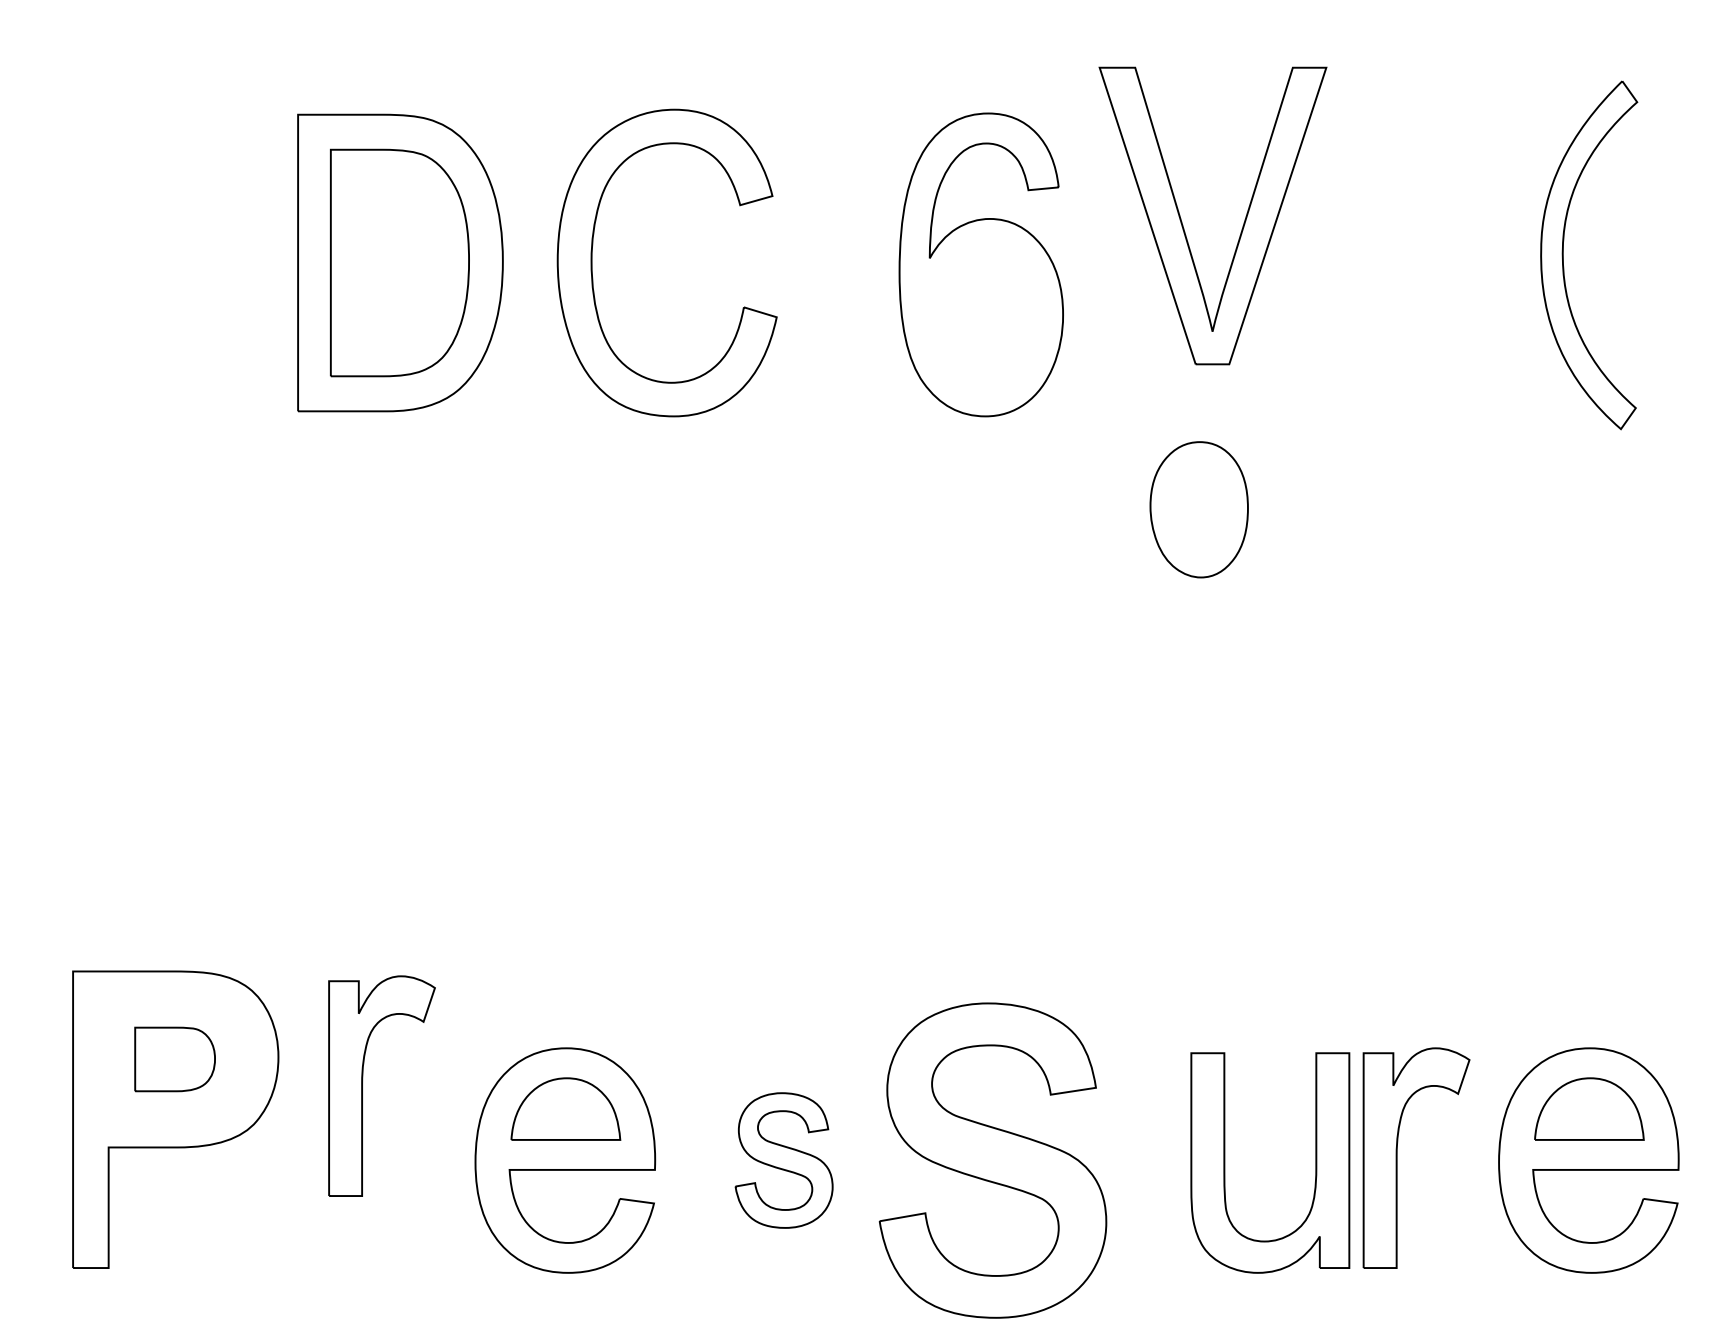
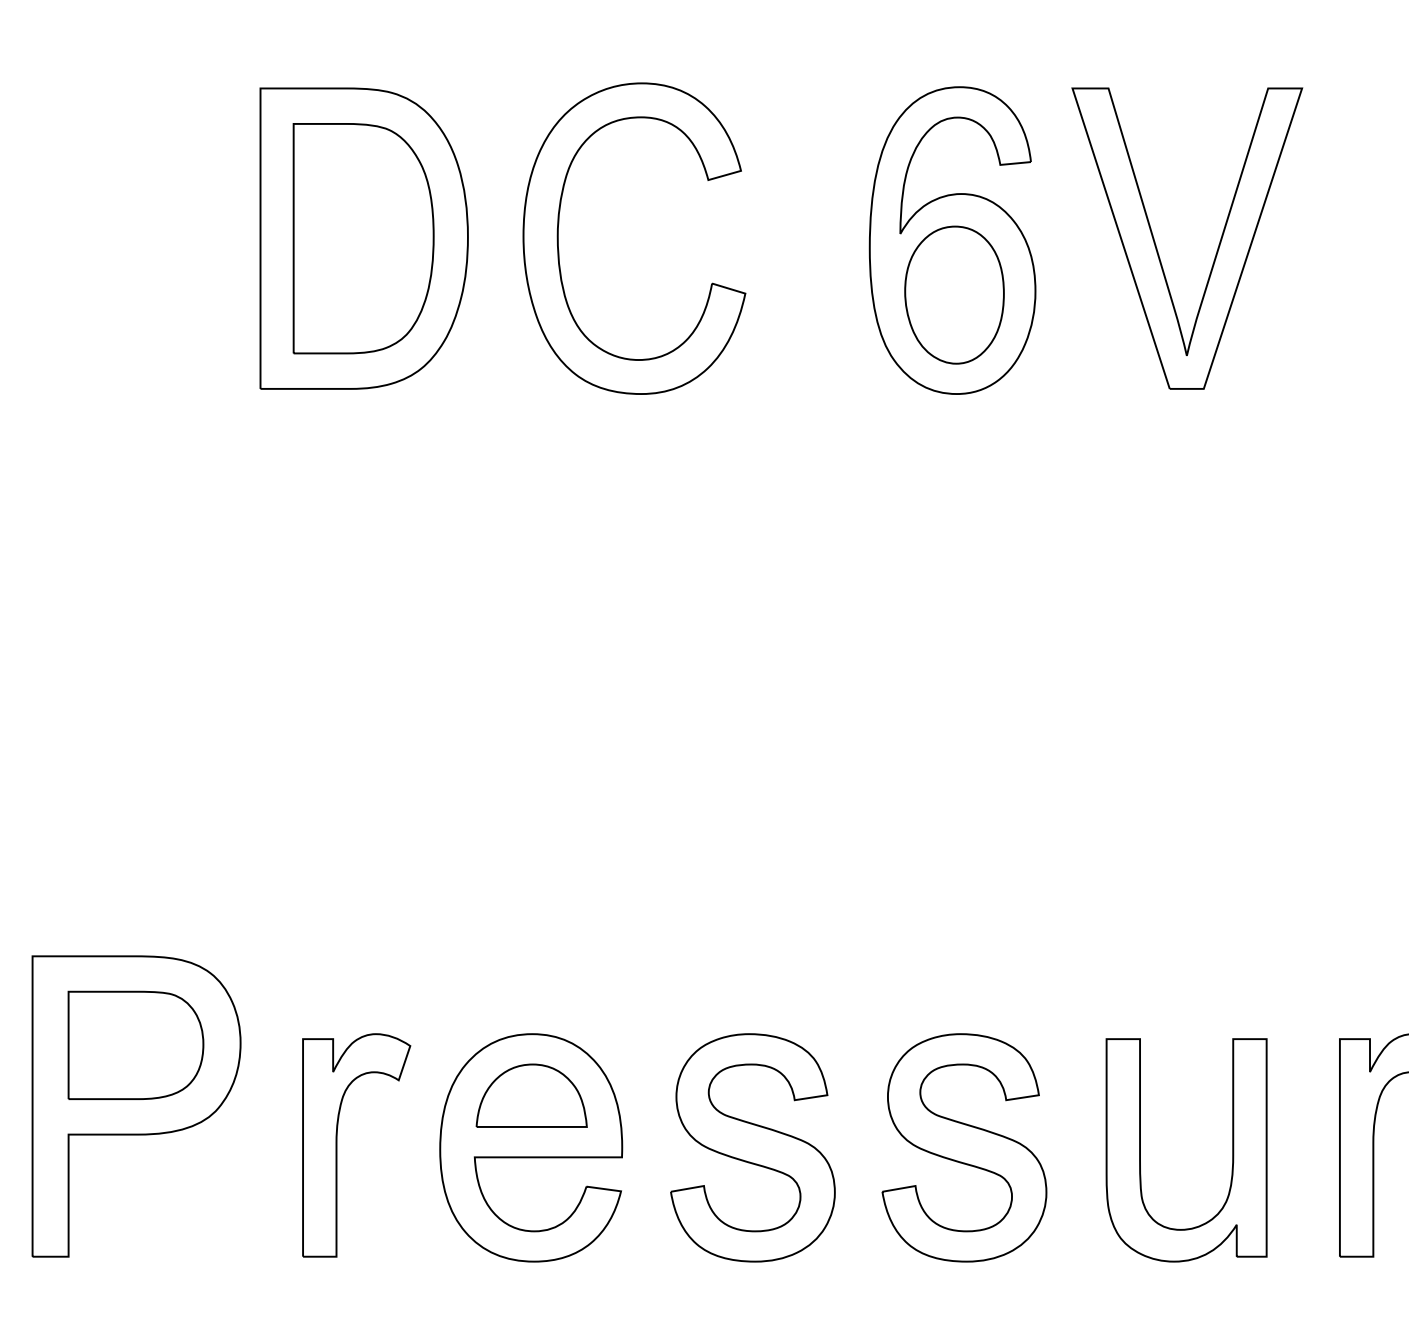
part: (1182, 221) -> (1156, 244), moved
part: (1198, 509) -> (953, 294), moved
part: (174, 1059) -> (135, 1045), size x1.67
part: (363, 1079) -> (337, 1138), moved
part: (783, 1160) -> (752, 1147), size x1.67
part: (992, 1160) -> (963, 1147), size x0.71
part: (1225, 1162) -> (1141, 1149), moved

